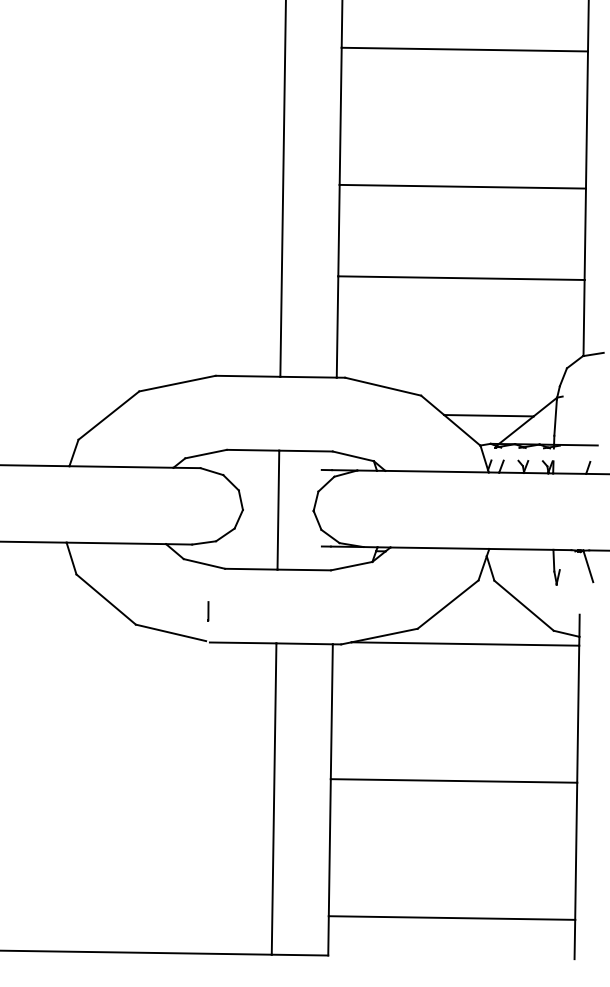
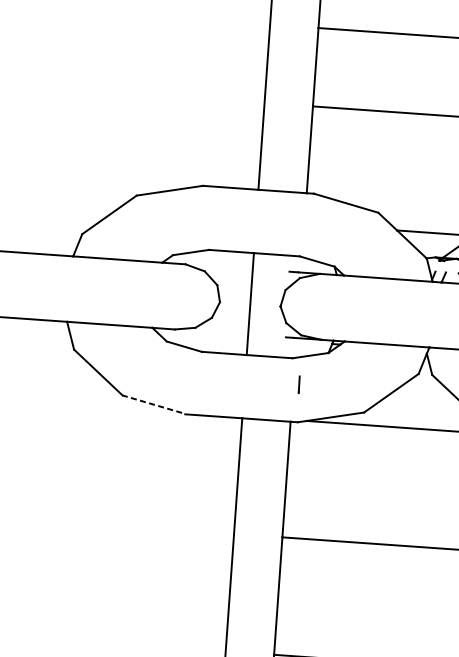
line: (208, 611) -> (299, 384), moved
line: (170, 632) -> (151, 403), solid -> dashed

